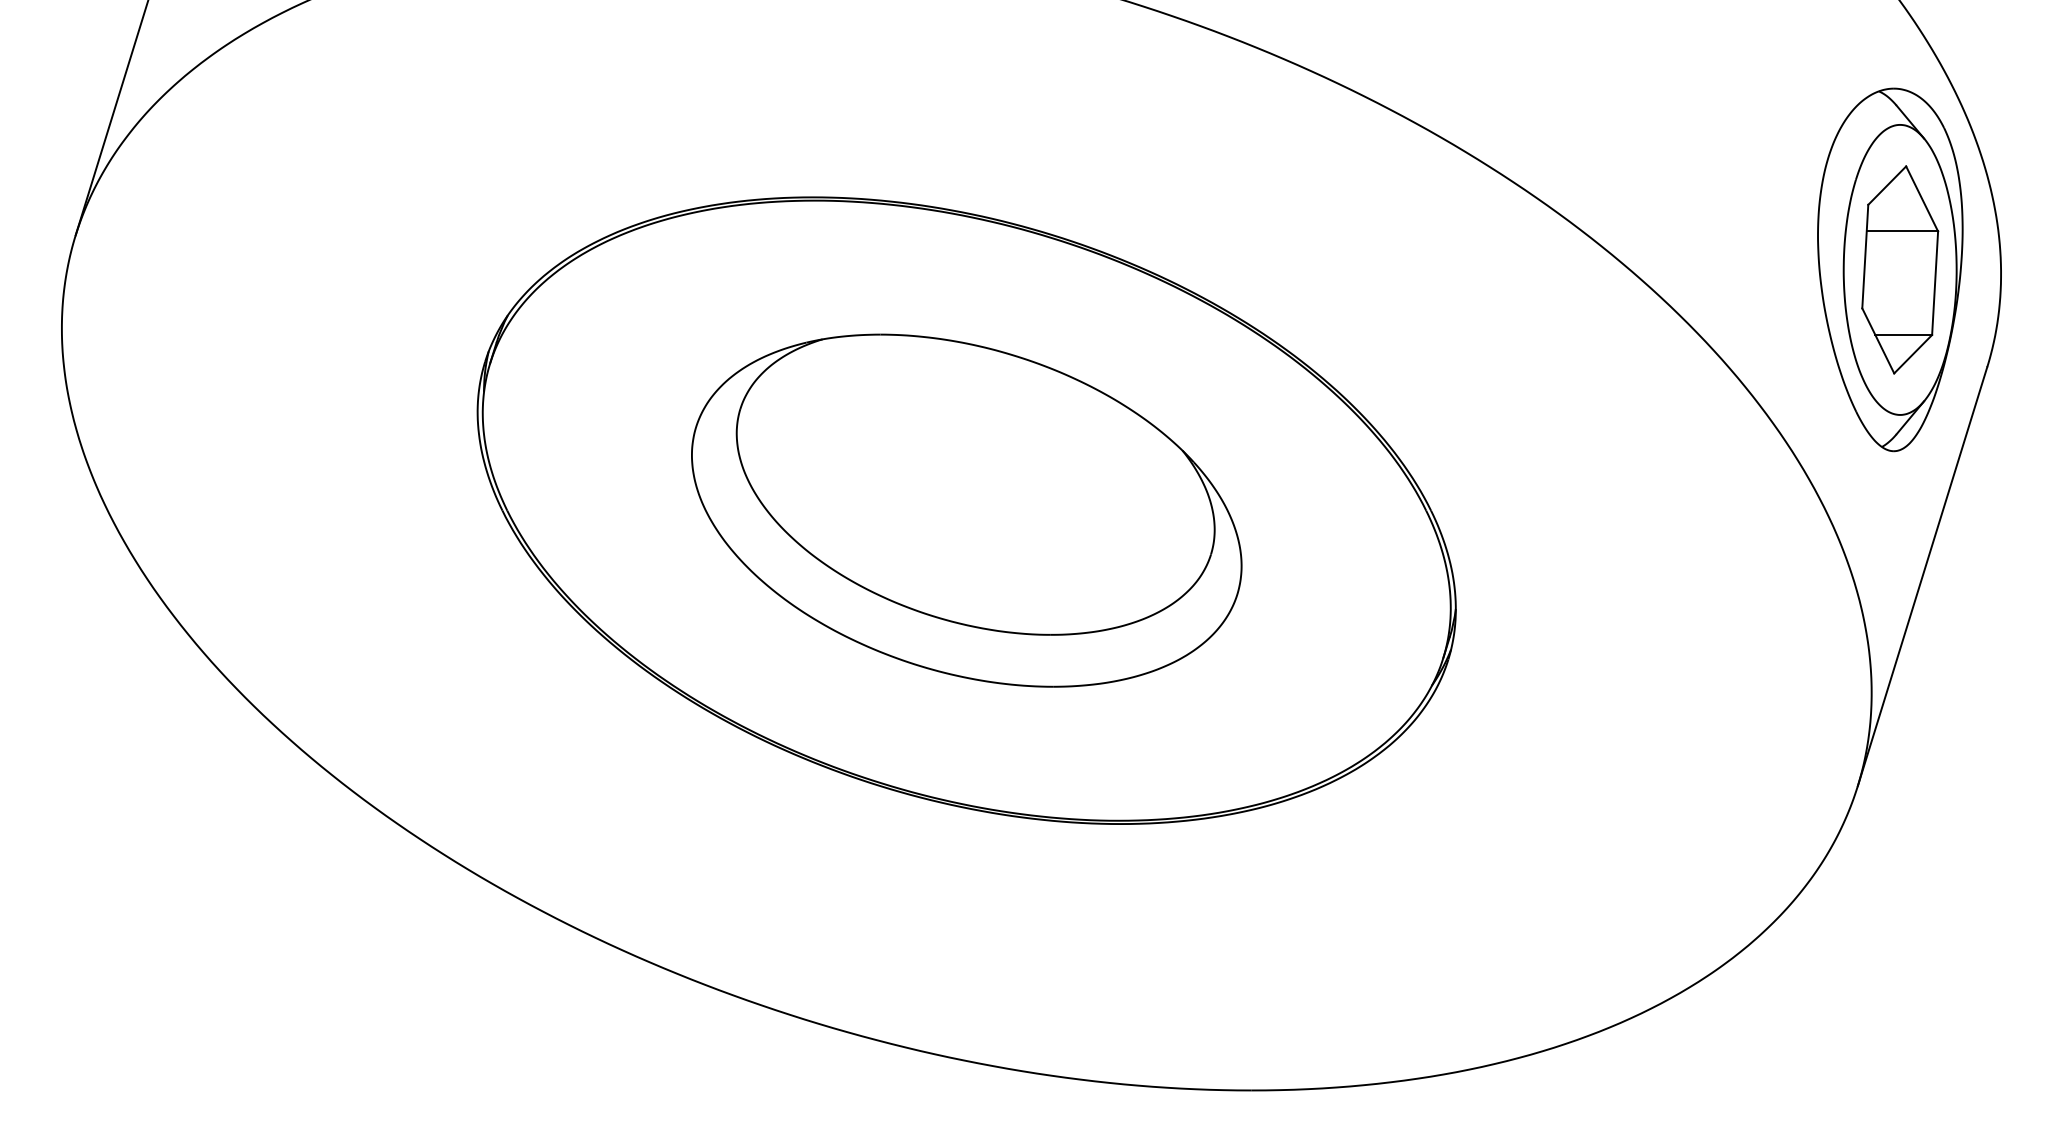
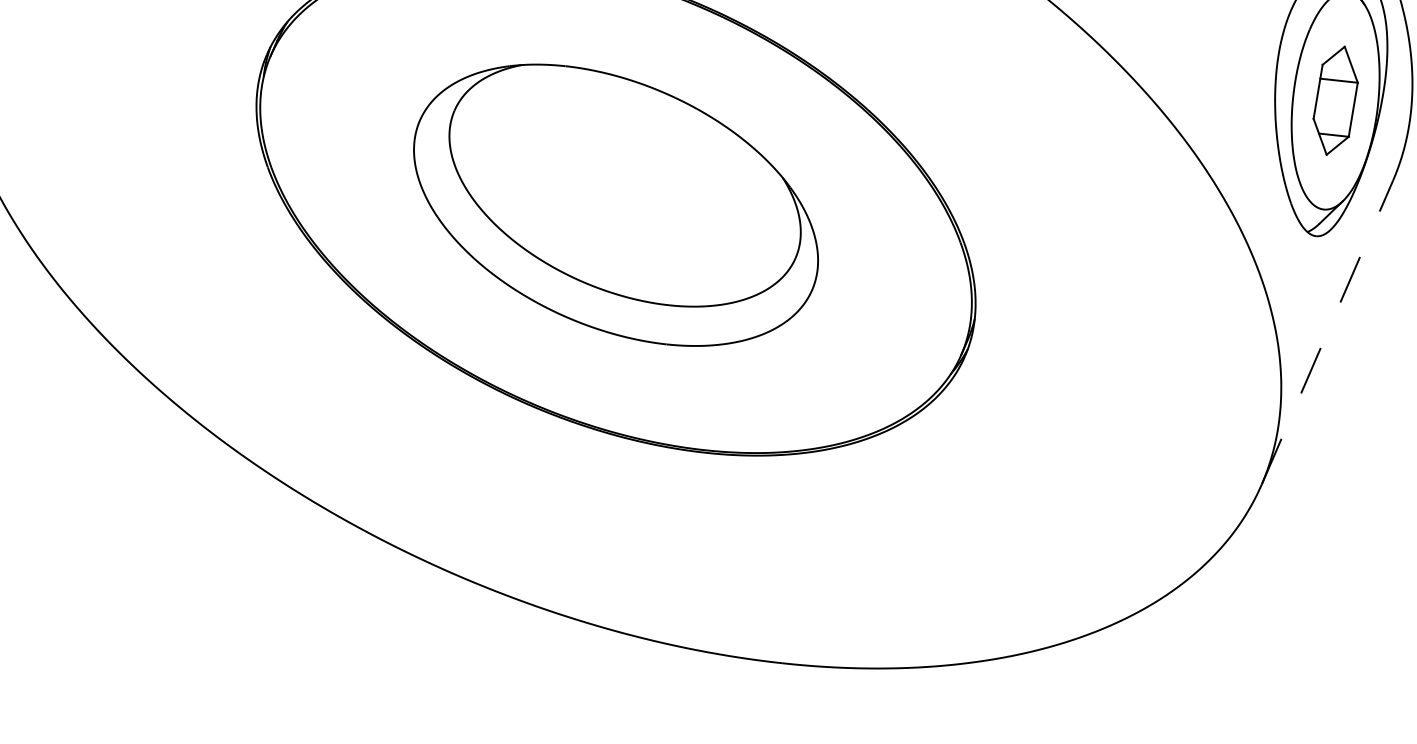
part: (1900, 269) -> (1335, 100), size x0.7
line: (1922, 576) -> (1327, 332), solid -> dashed

